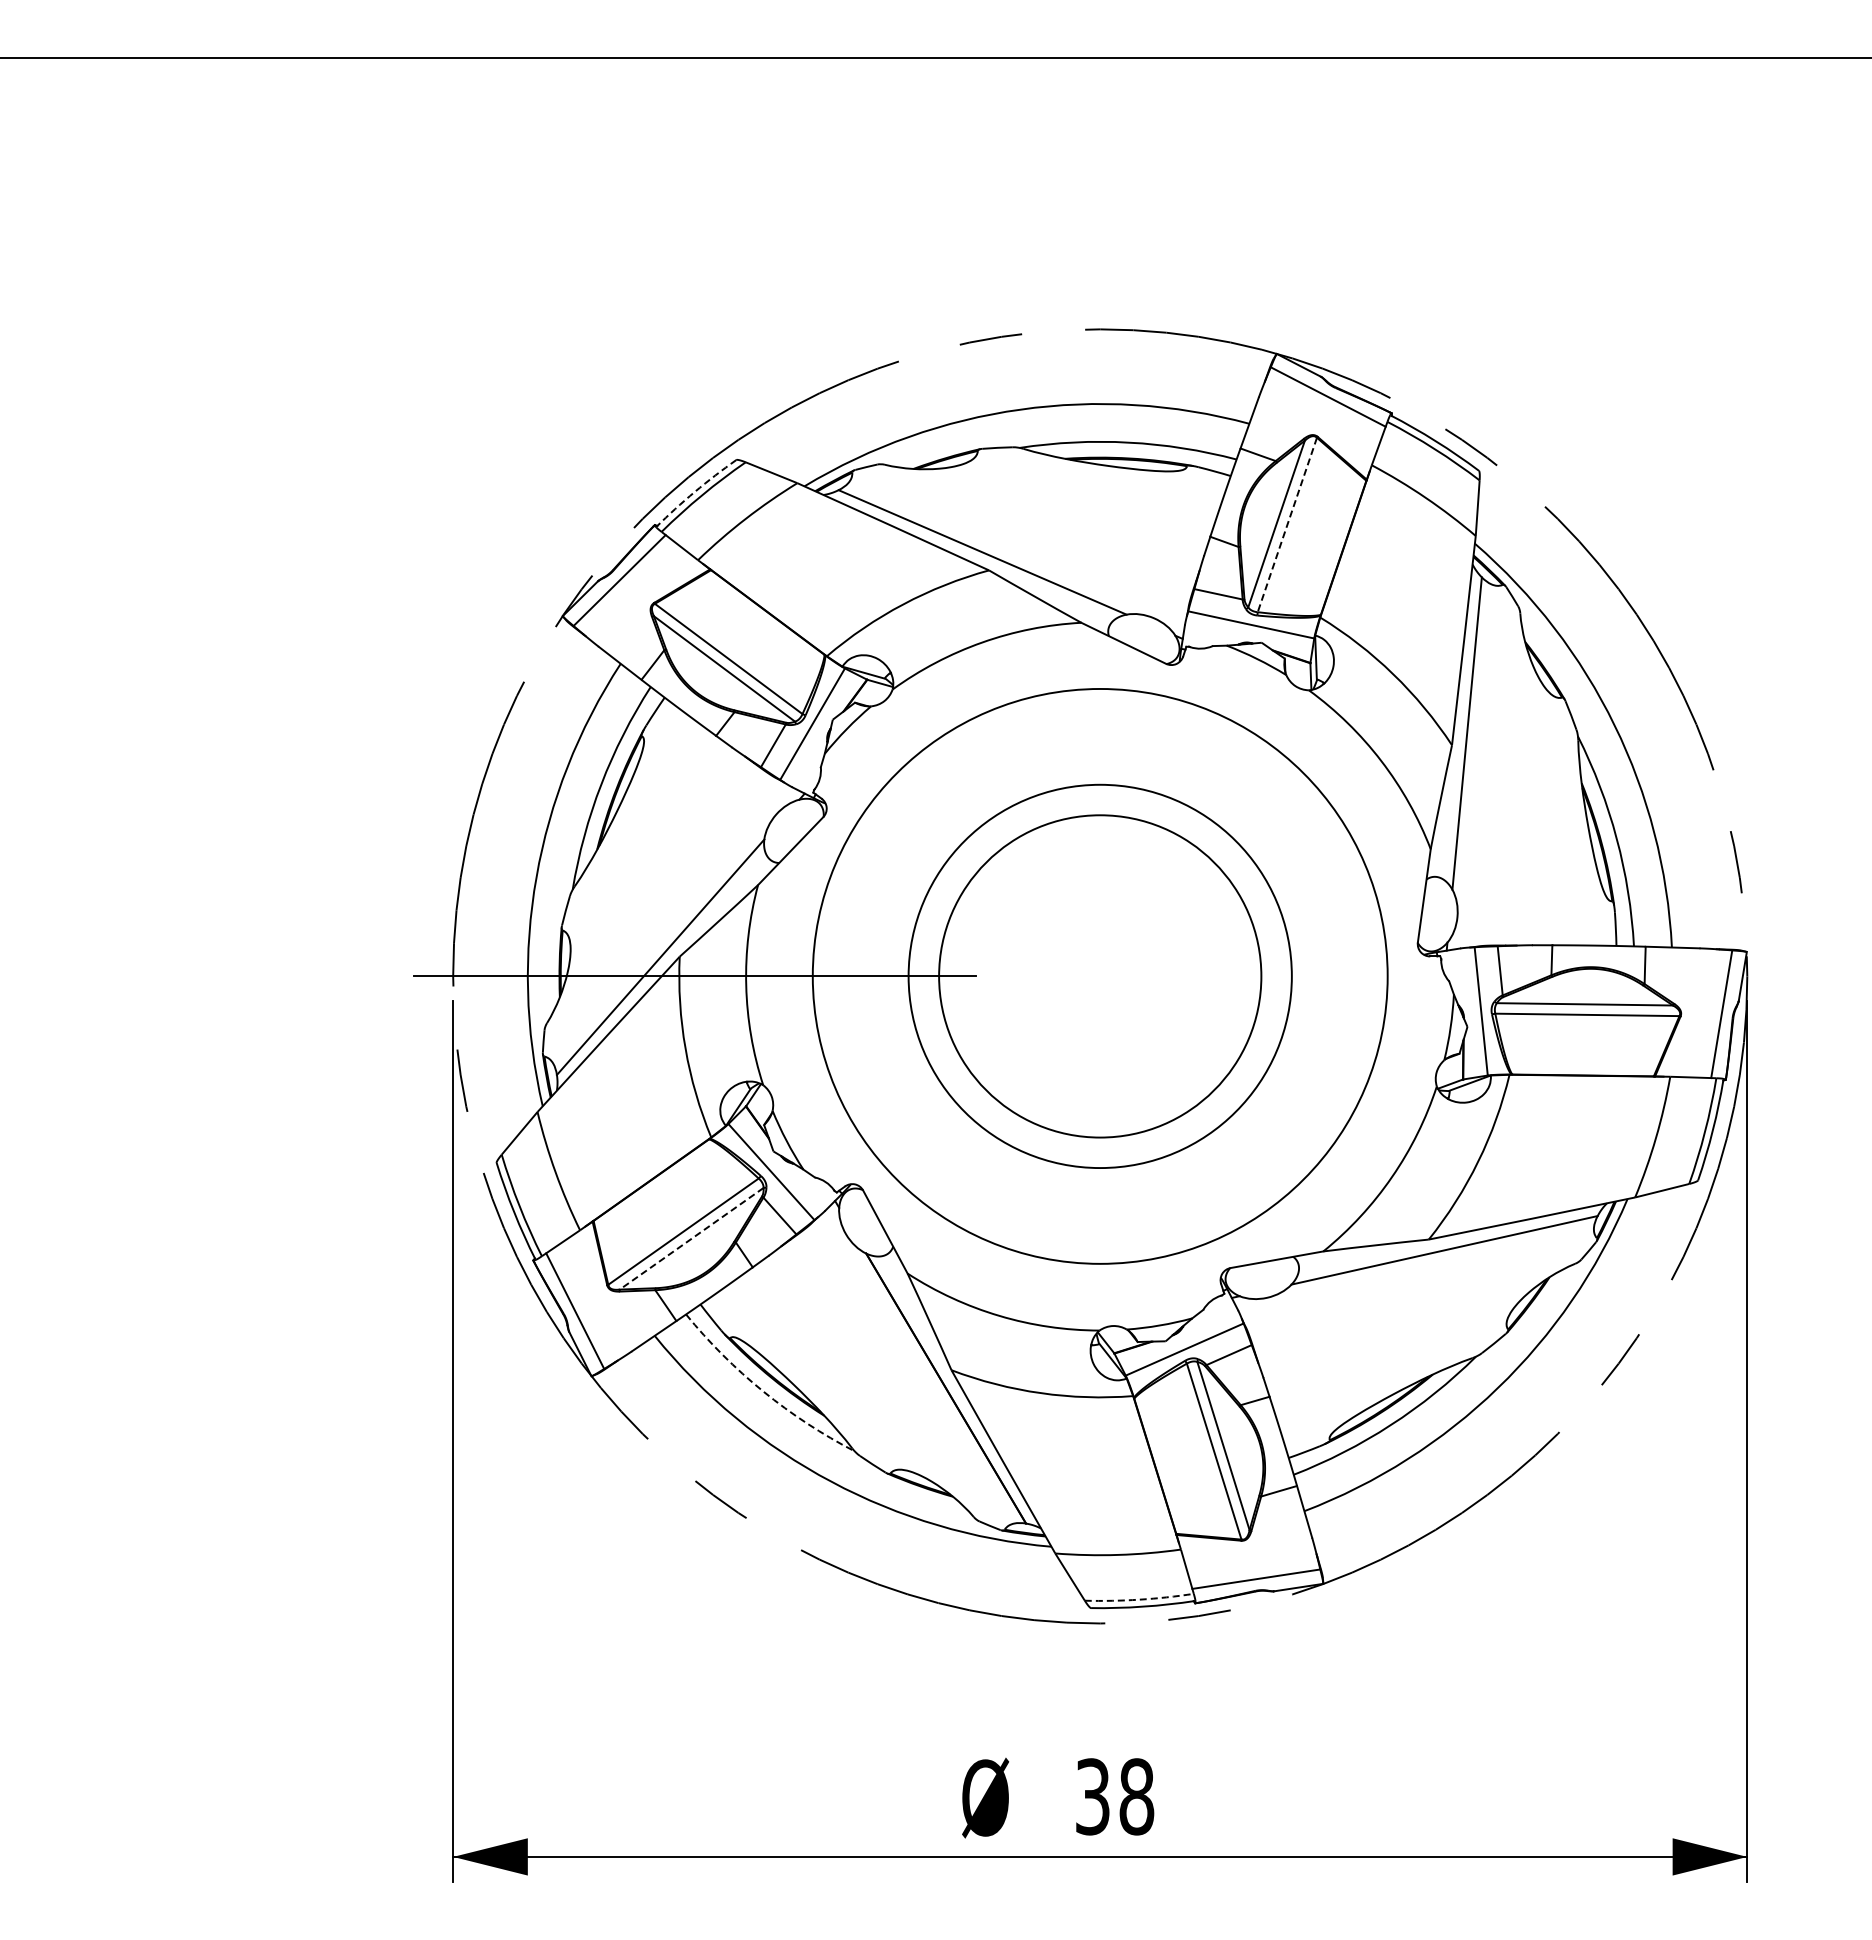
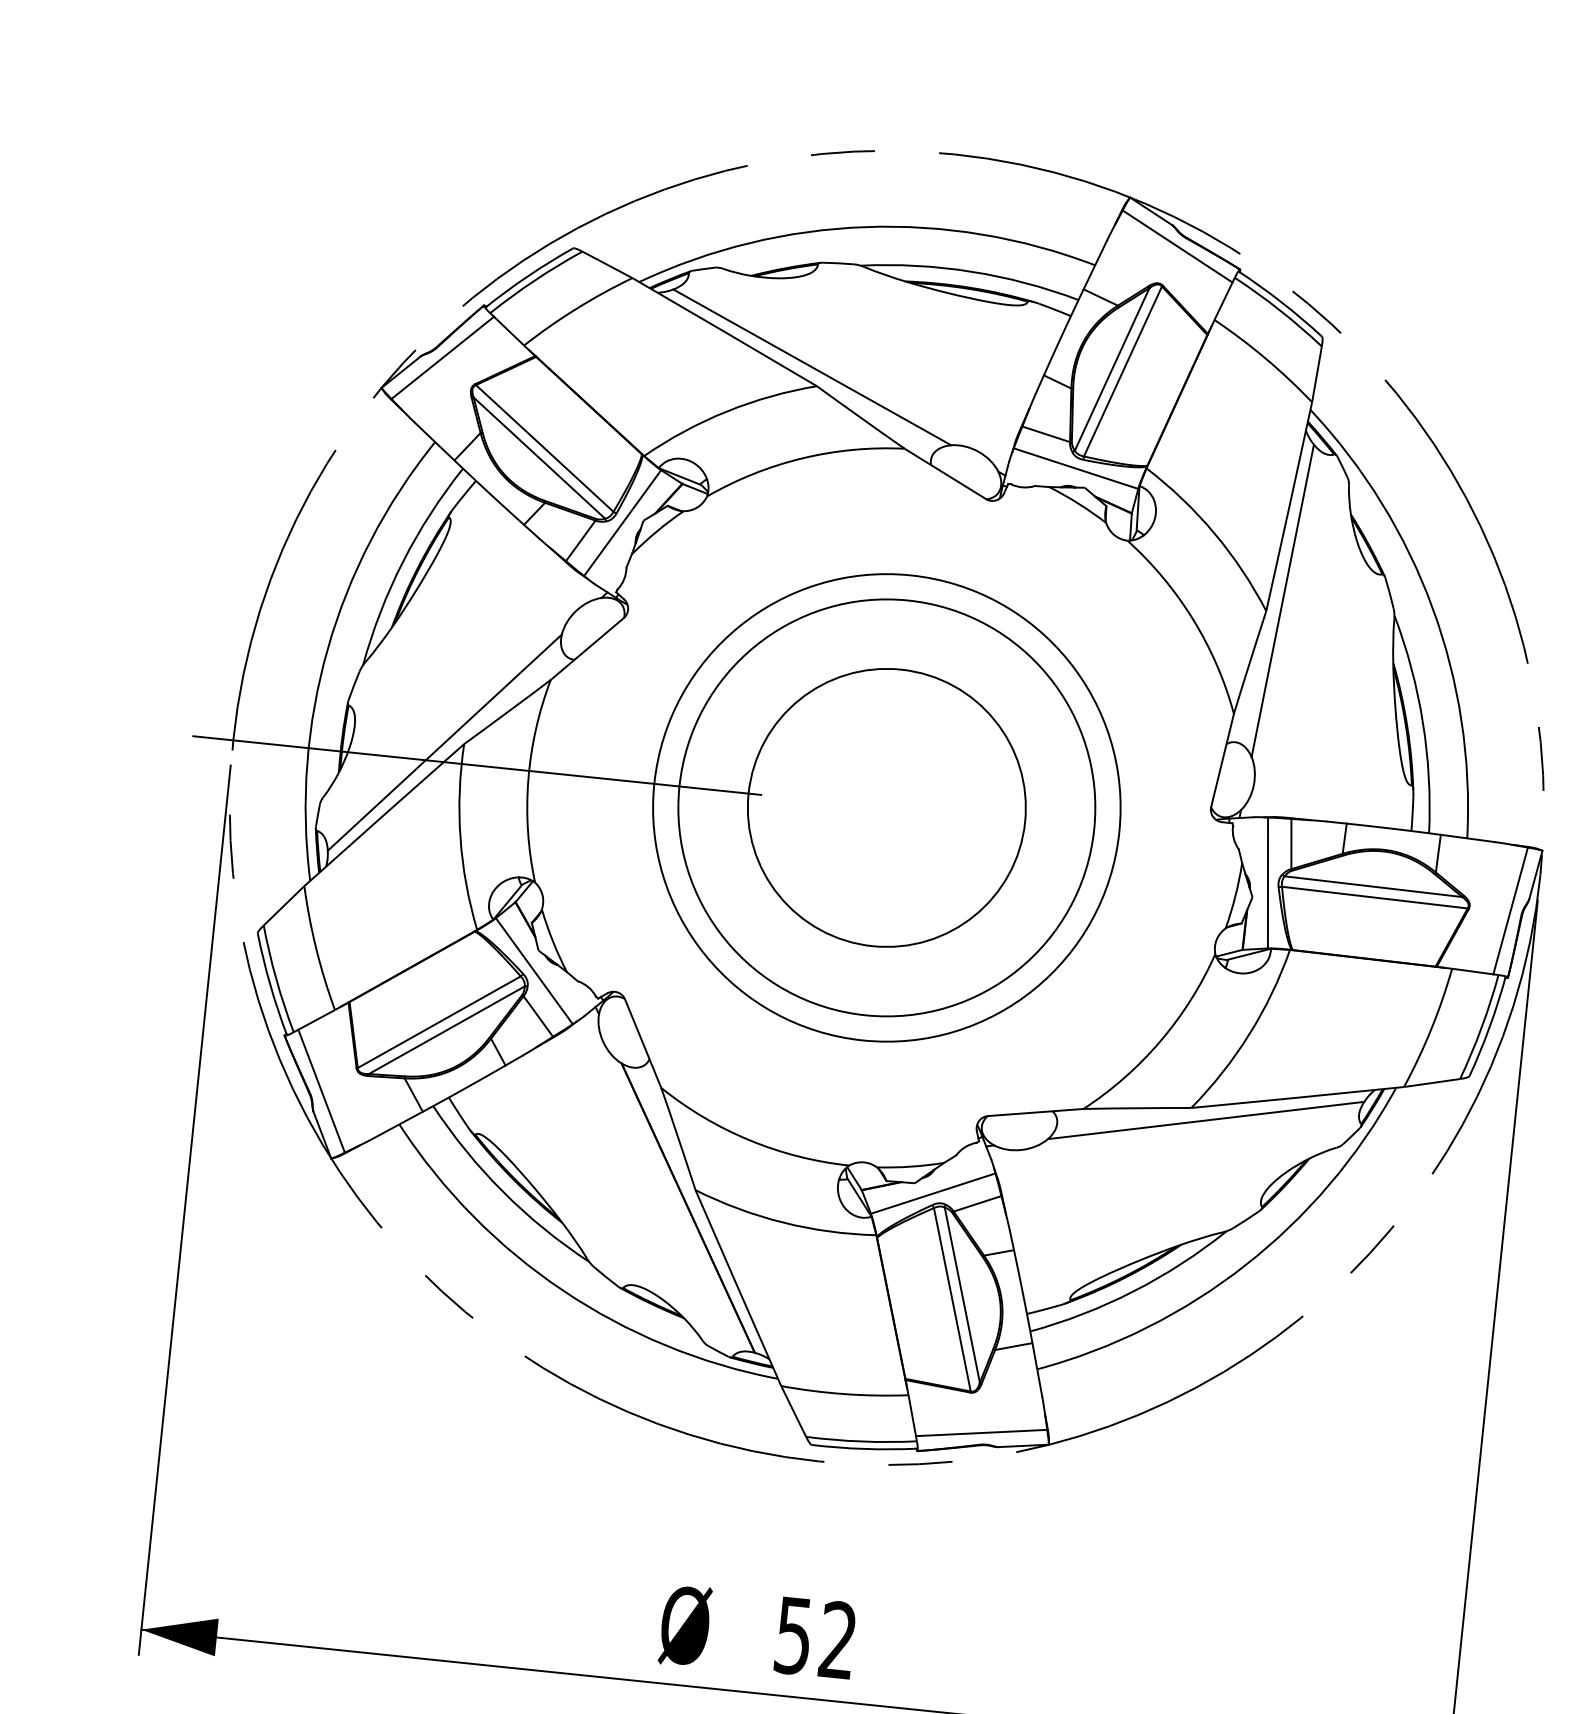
arc: (694, 491) -> (527, 275), dashed -> solid
line: (1287, 525) -> (1123, 372), dashed -> solid
circle: (1099, 976) -> (886, 807), size x0.71
circle: (1100, 976) -> (887, 808), size x0.71
circle: (1100, 976) -> (887, 808), size x1.43
line: (691, 1239) -> (446, 1030), dashed -> solid
arc: (763, 1391) -> (503, 1191), dashed -> solid
arc: (1139, 1599) -> (861, 1441), dashed -> solid
text: (1115, 1796) -> (816, 1637), 38 -> 52

